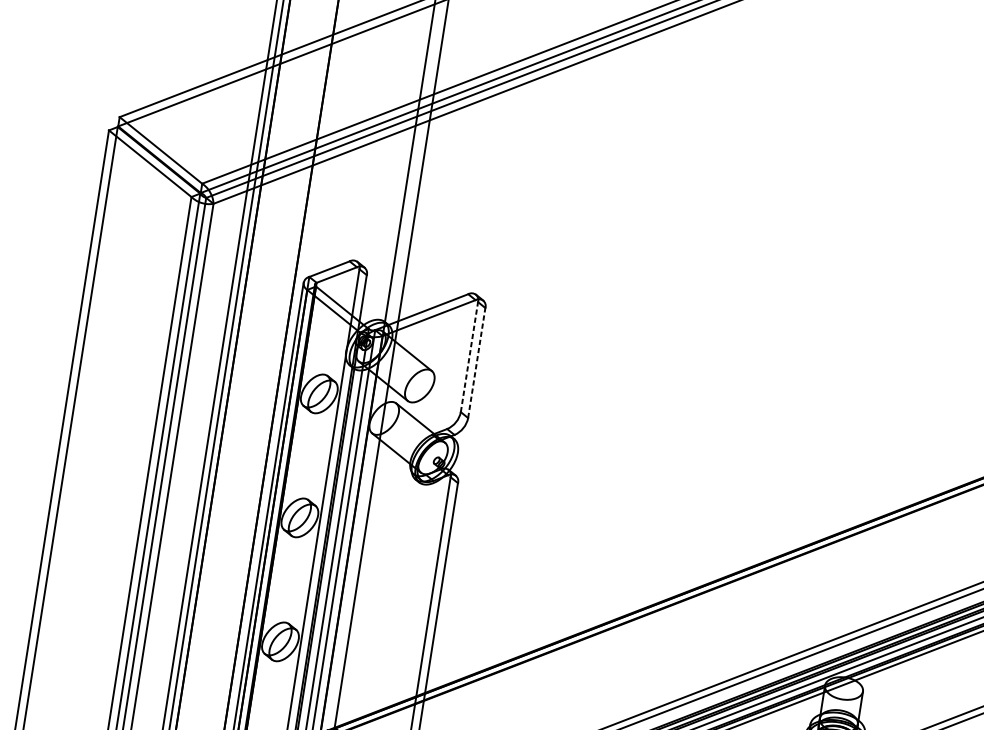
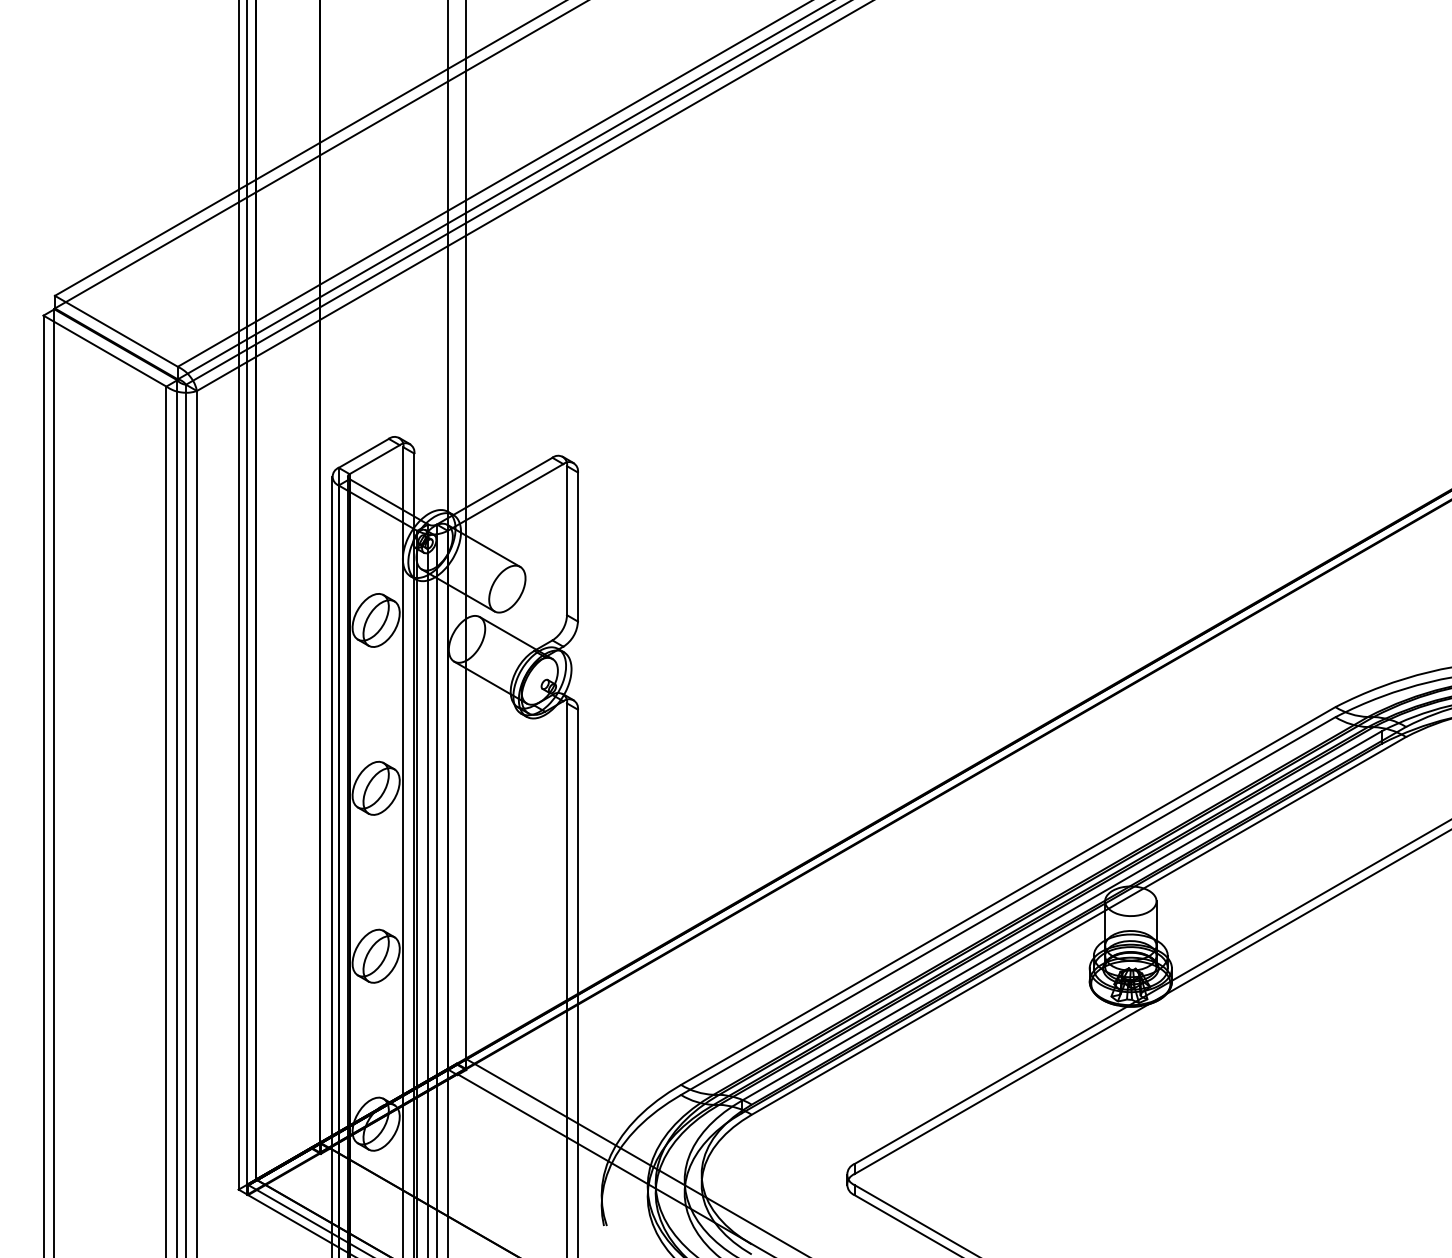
line: (469, 357) -> (567, 540), dashed -> solid
line: (476, 363) -> (577, 547), dashed -> solid

